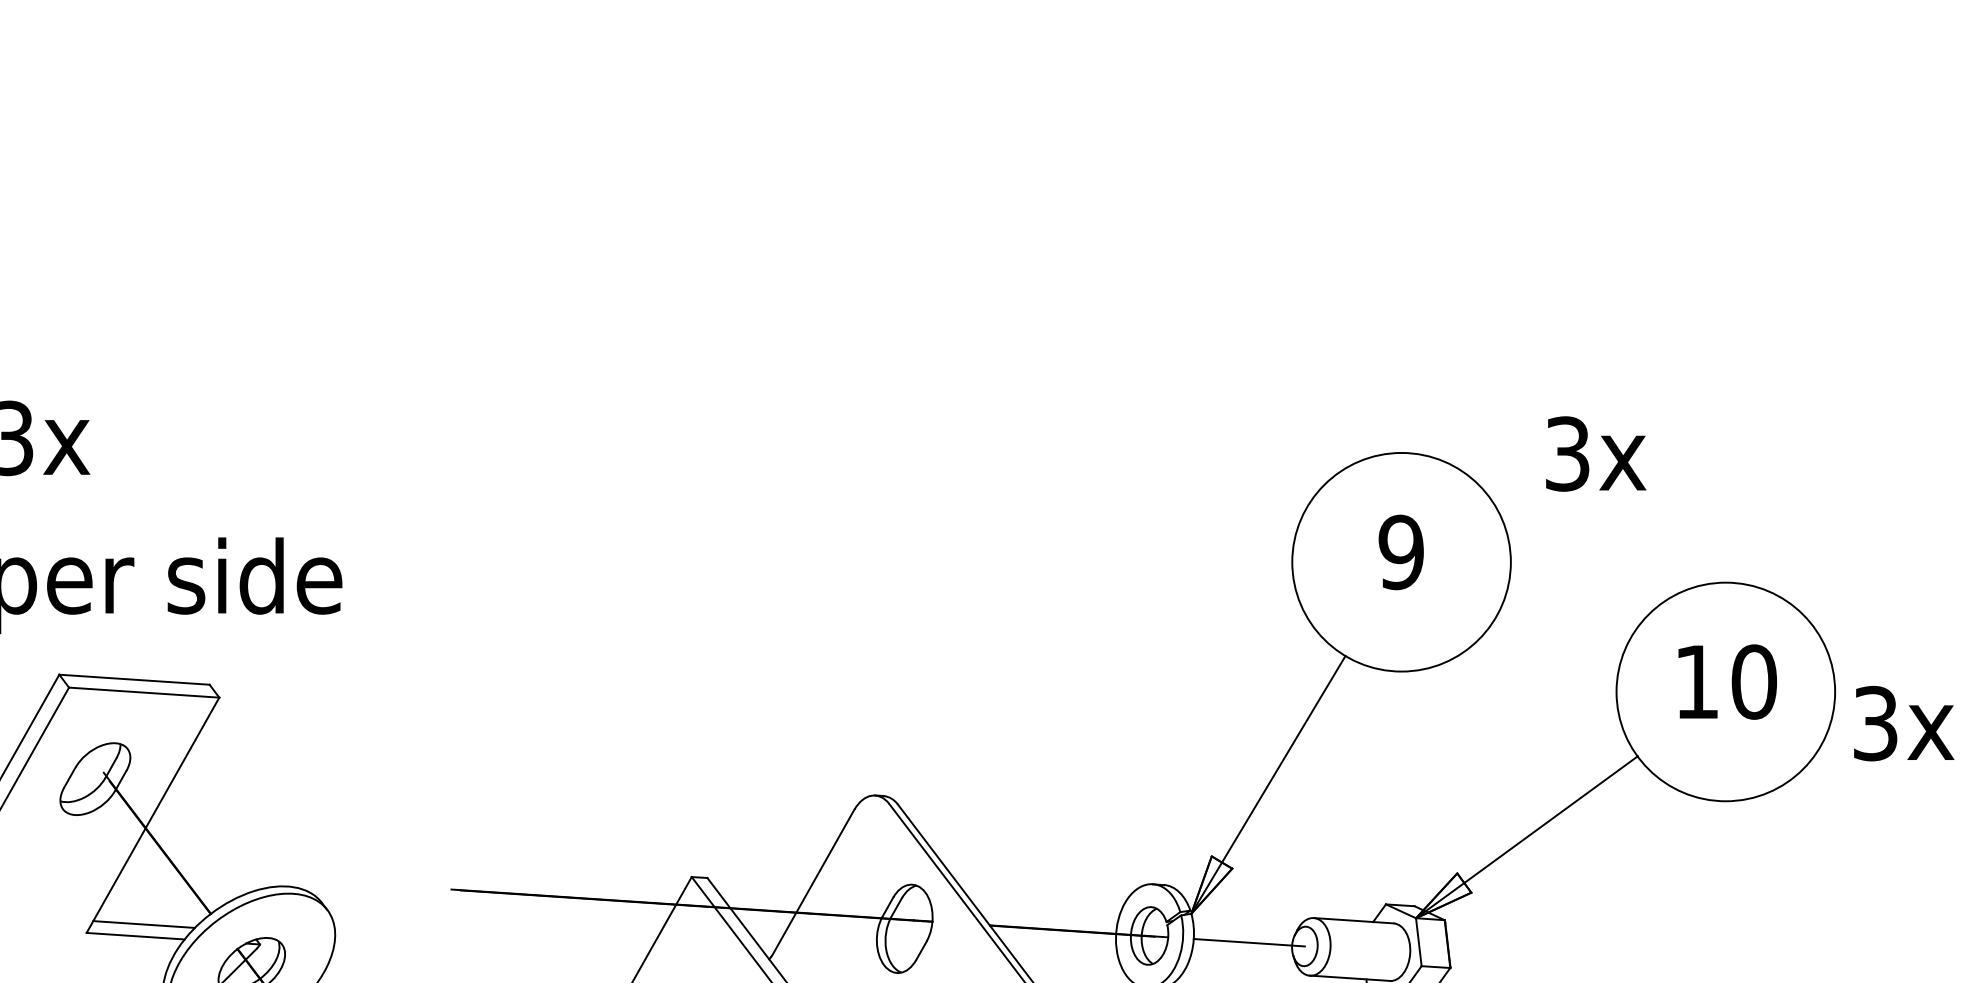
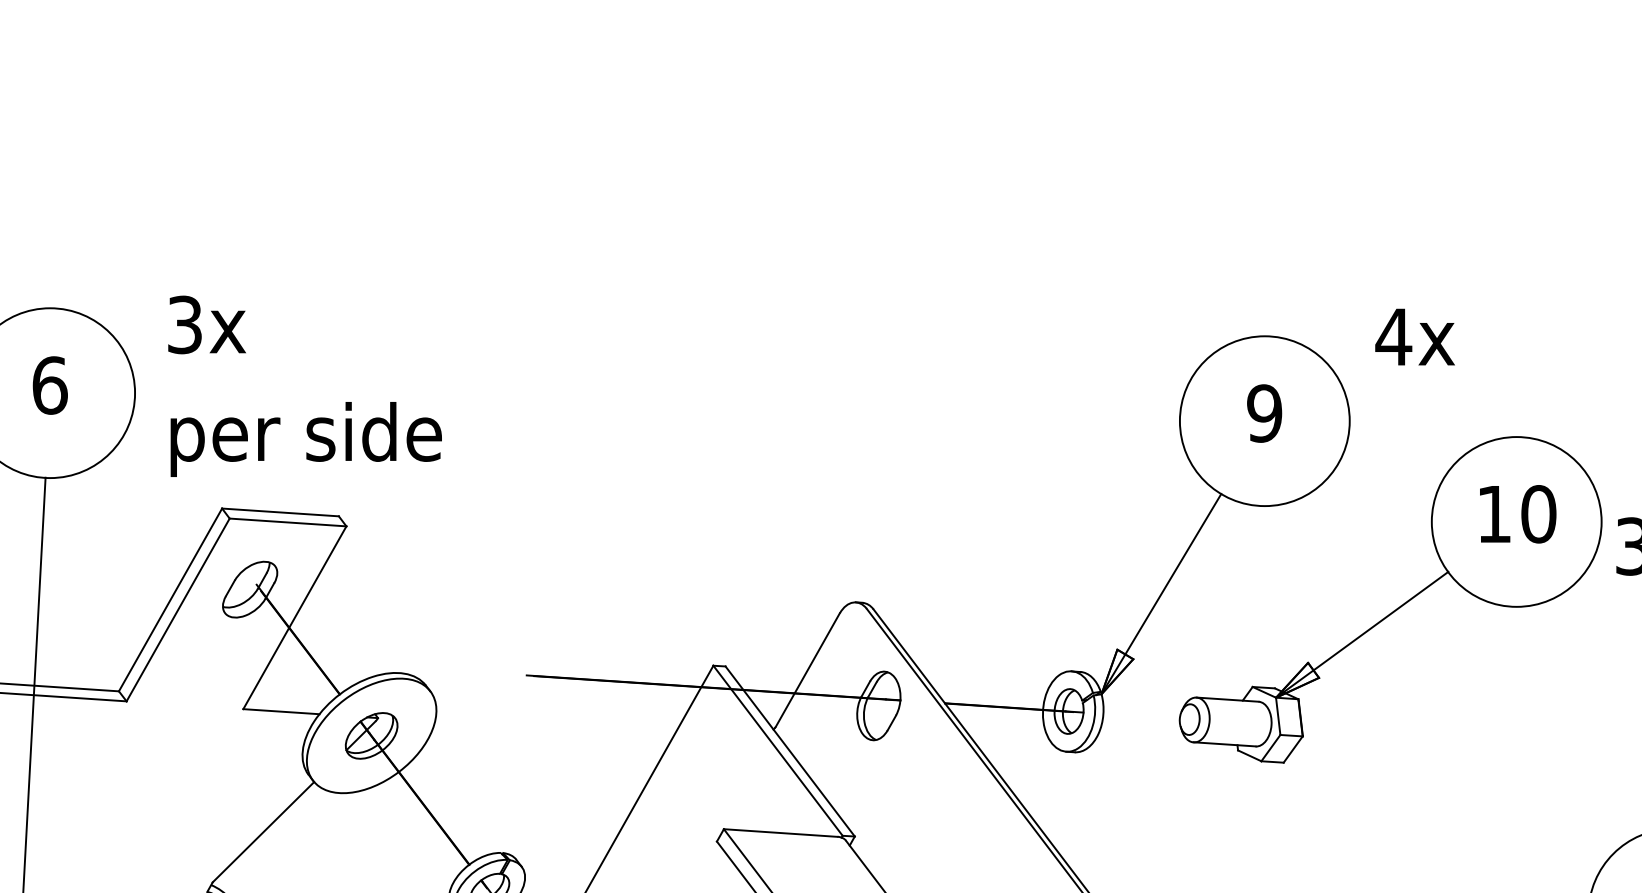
text: (1567, 453) -> (1393, 336), 3x -> 4x
line: (143, 924) -> (287, 702), removed
line: (1249, 942) -> (1146, 716), removed

